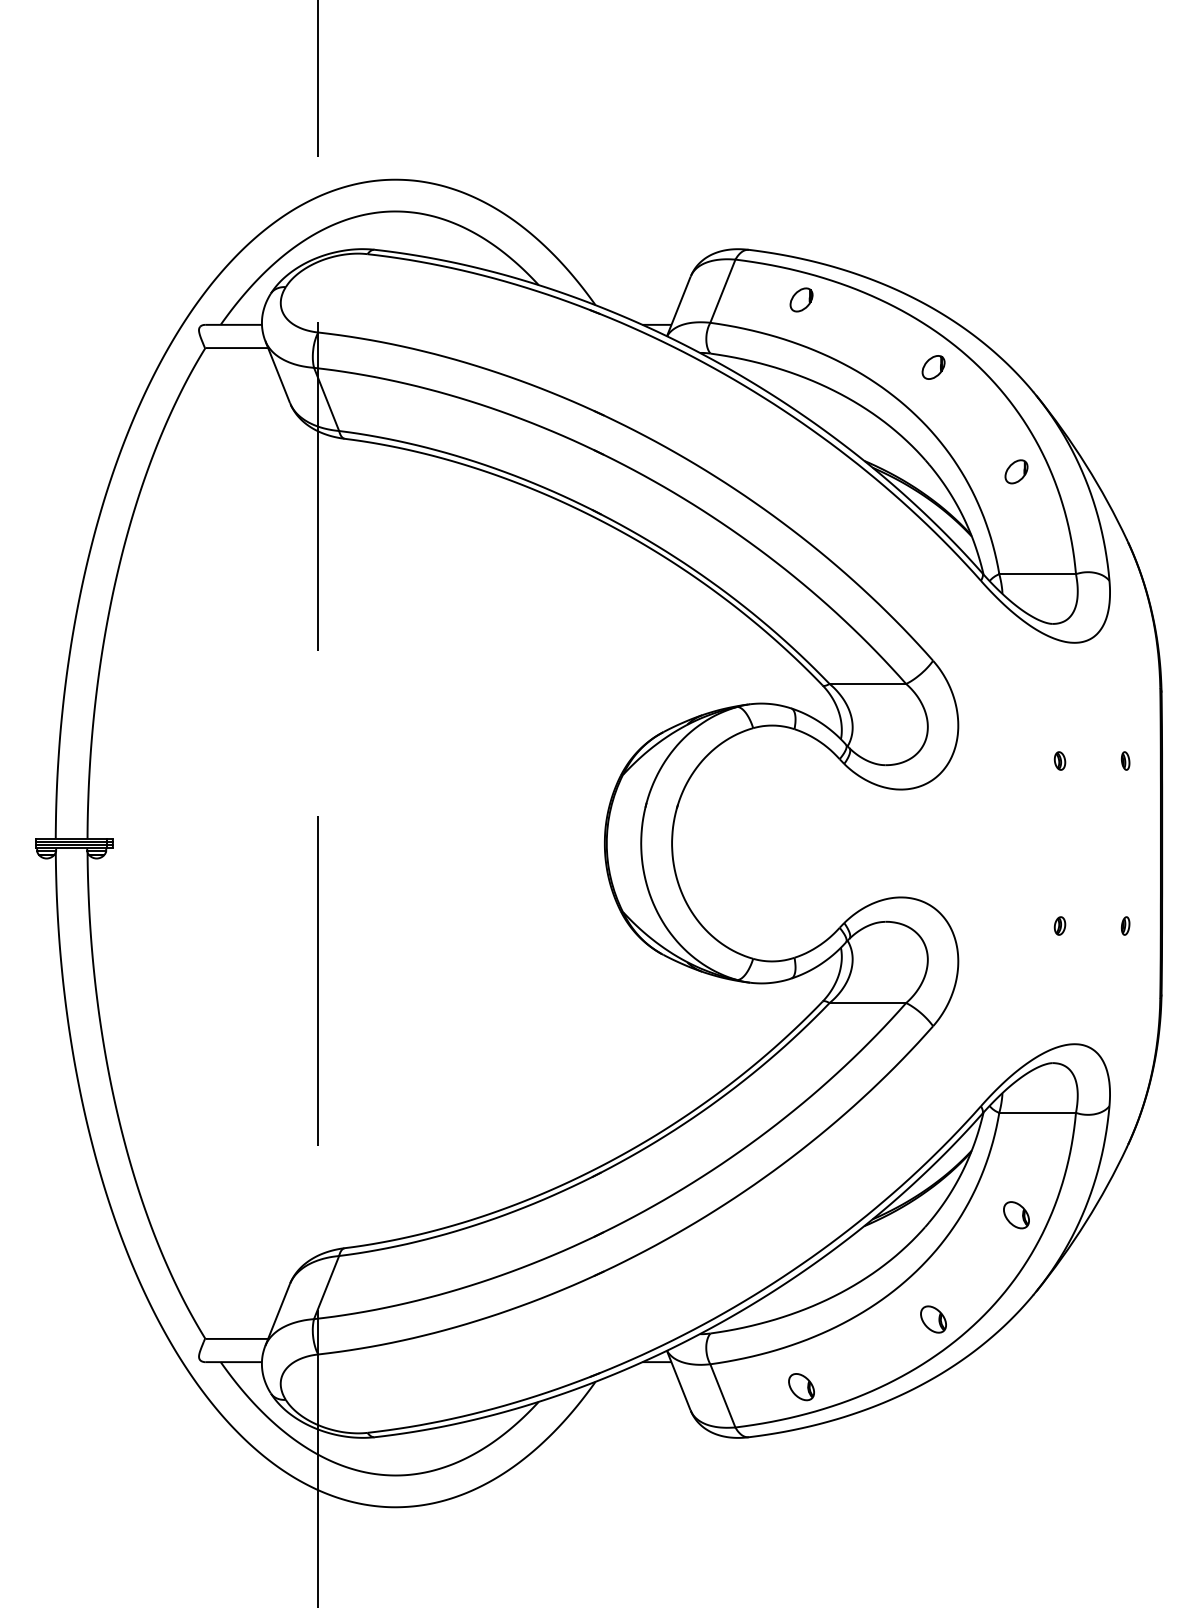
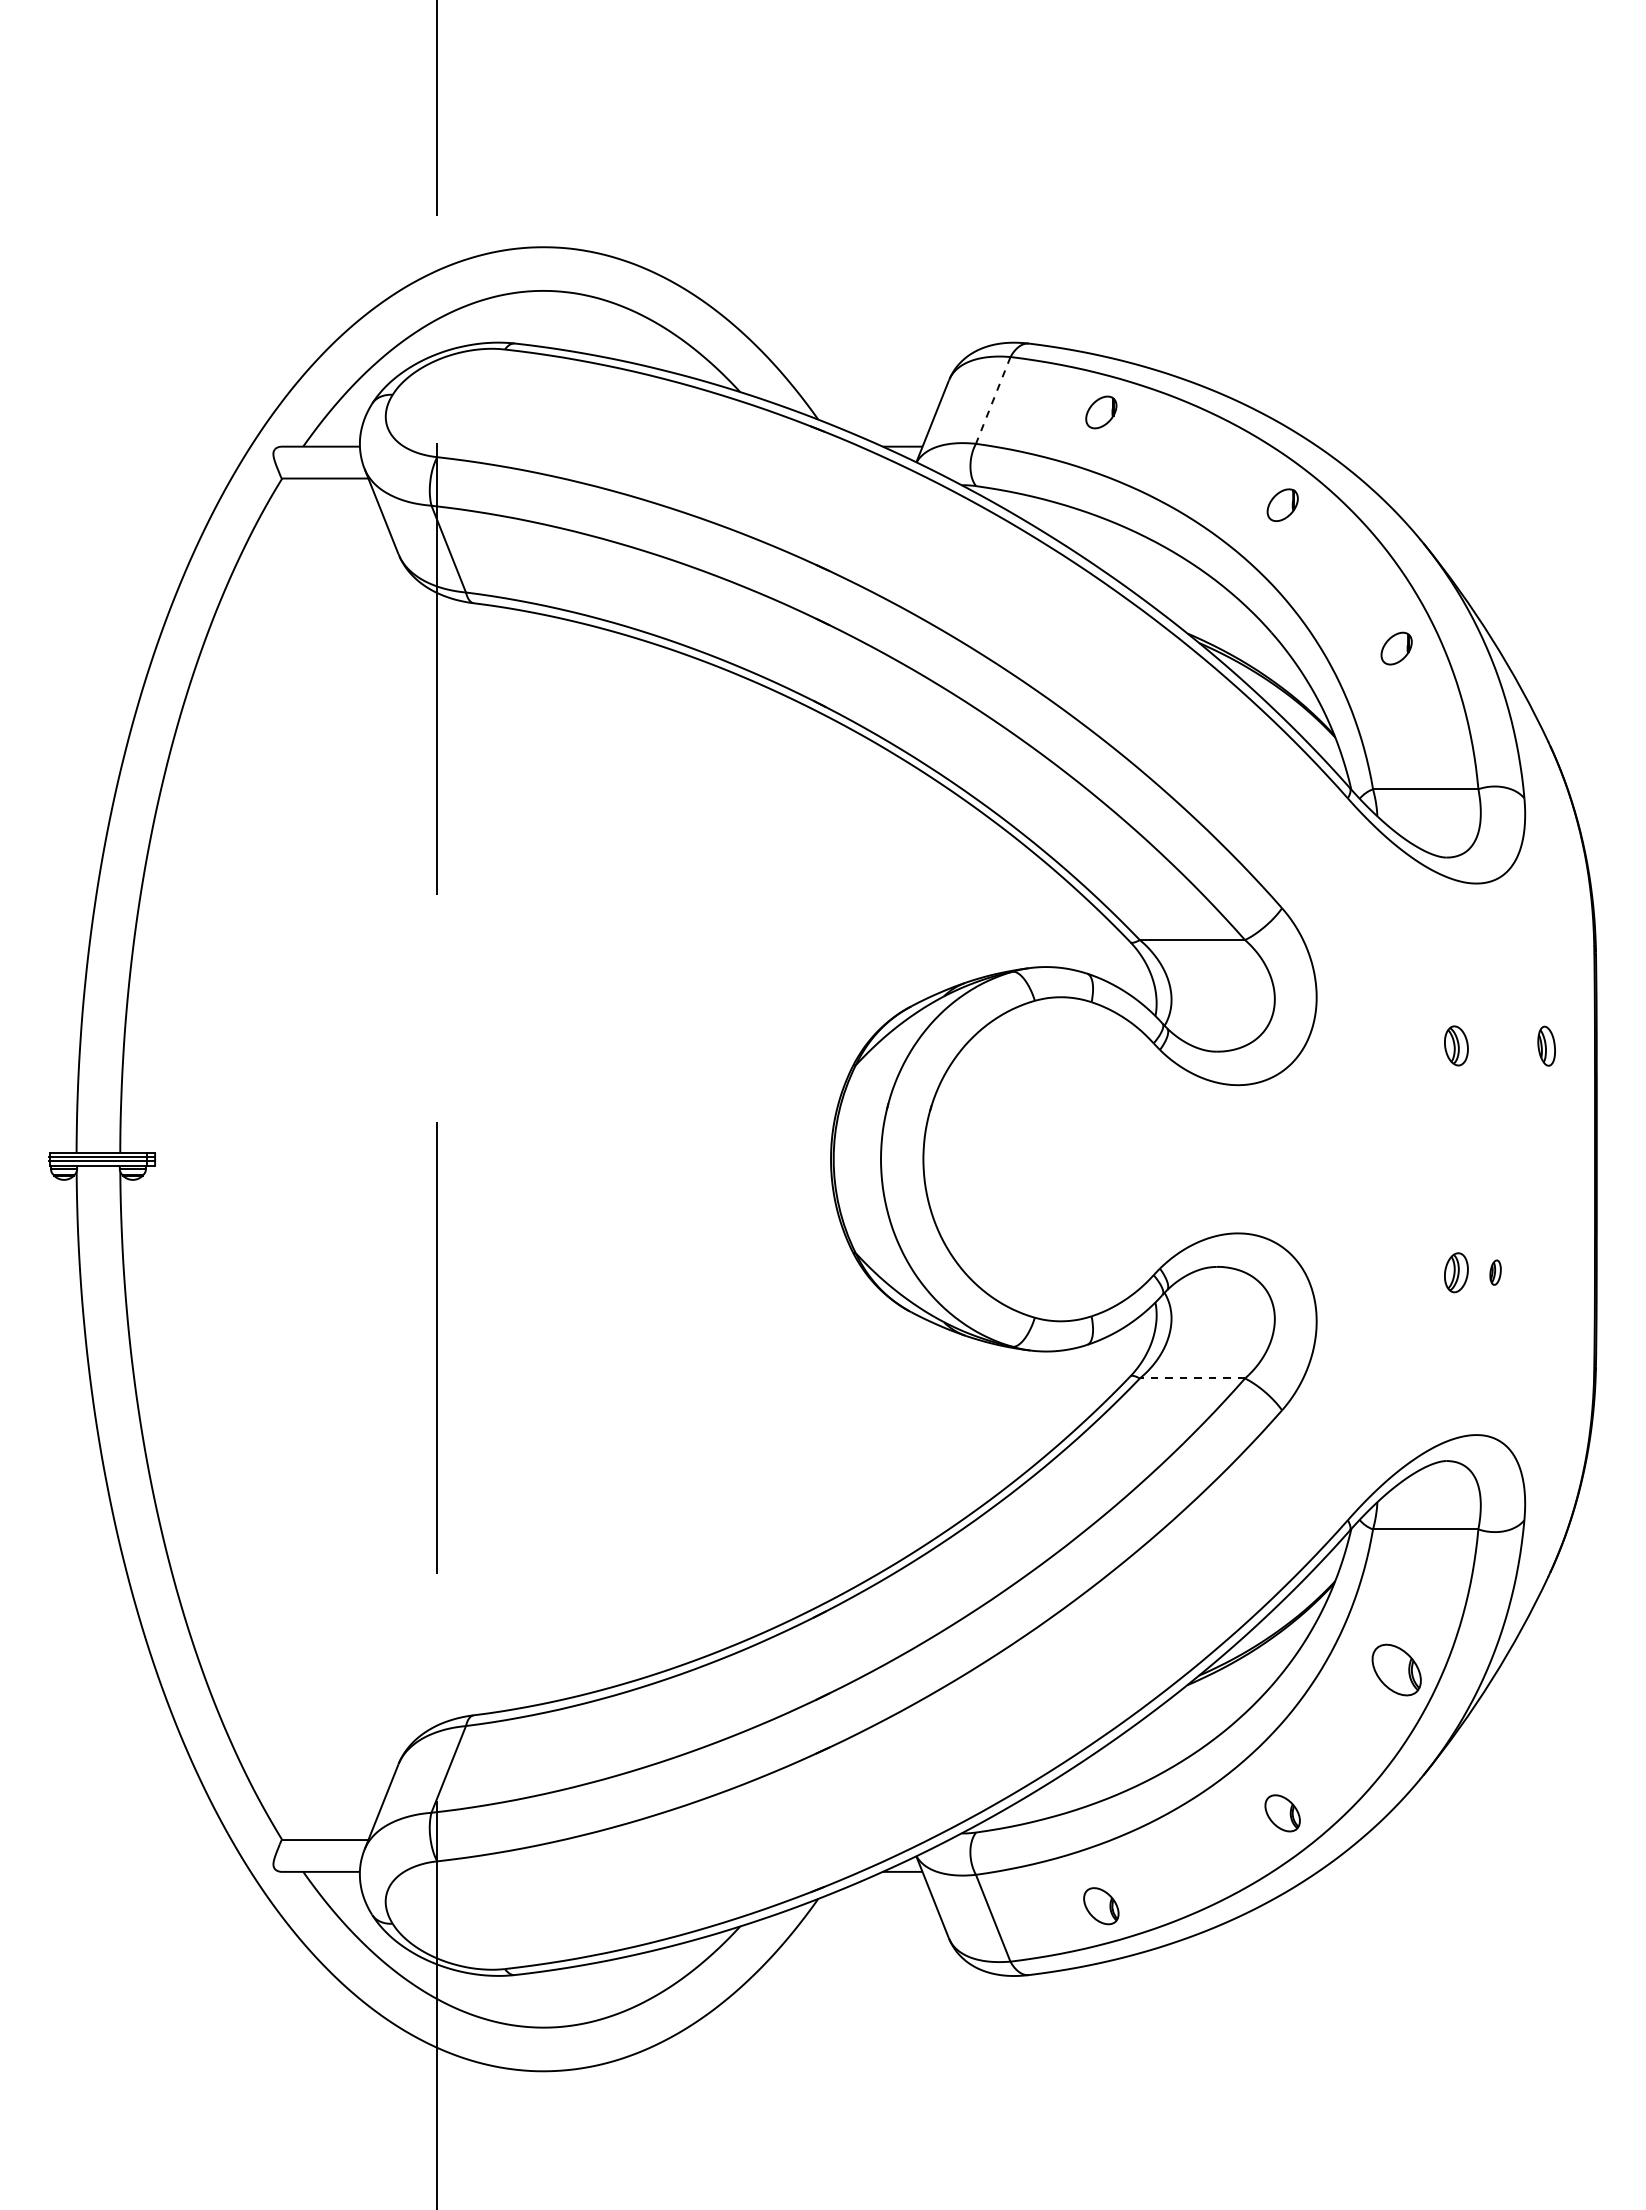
line: (723, 291) -> (993, 400), solid -> dashed
part: (1060, 760) -> (1456, 1045), size x1.6
part: (1125, 760) -> (1546, 1045), size x1.6
part: (1060, 925) -> (1456, 1272), size x1.6
part: (1125, 925) -> (1495, 1272), moved
line: (867, 1003) -> (1192, 1378), solid -> dashed
part: (1016, 1214) -> (1396, 1669), size x1.4

